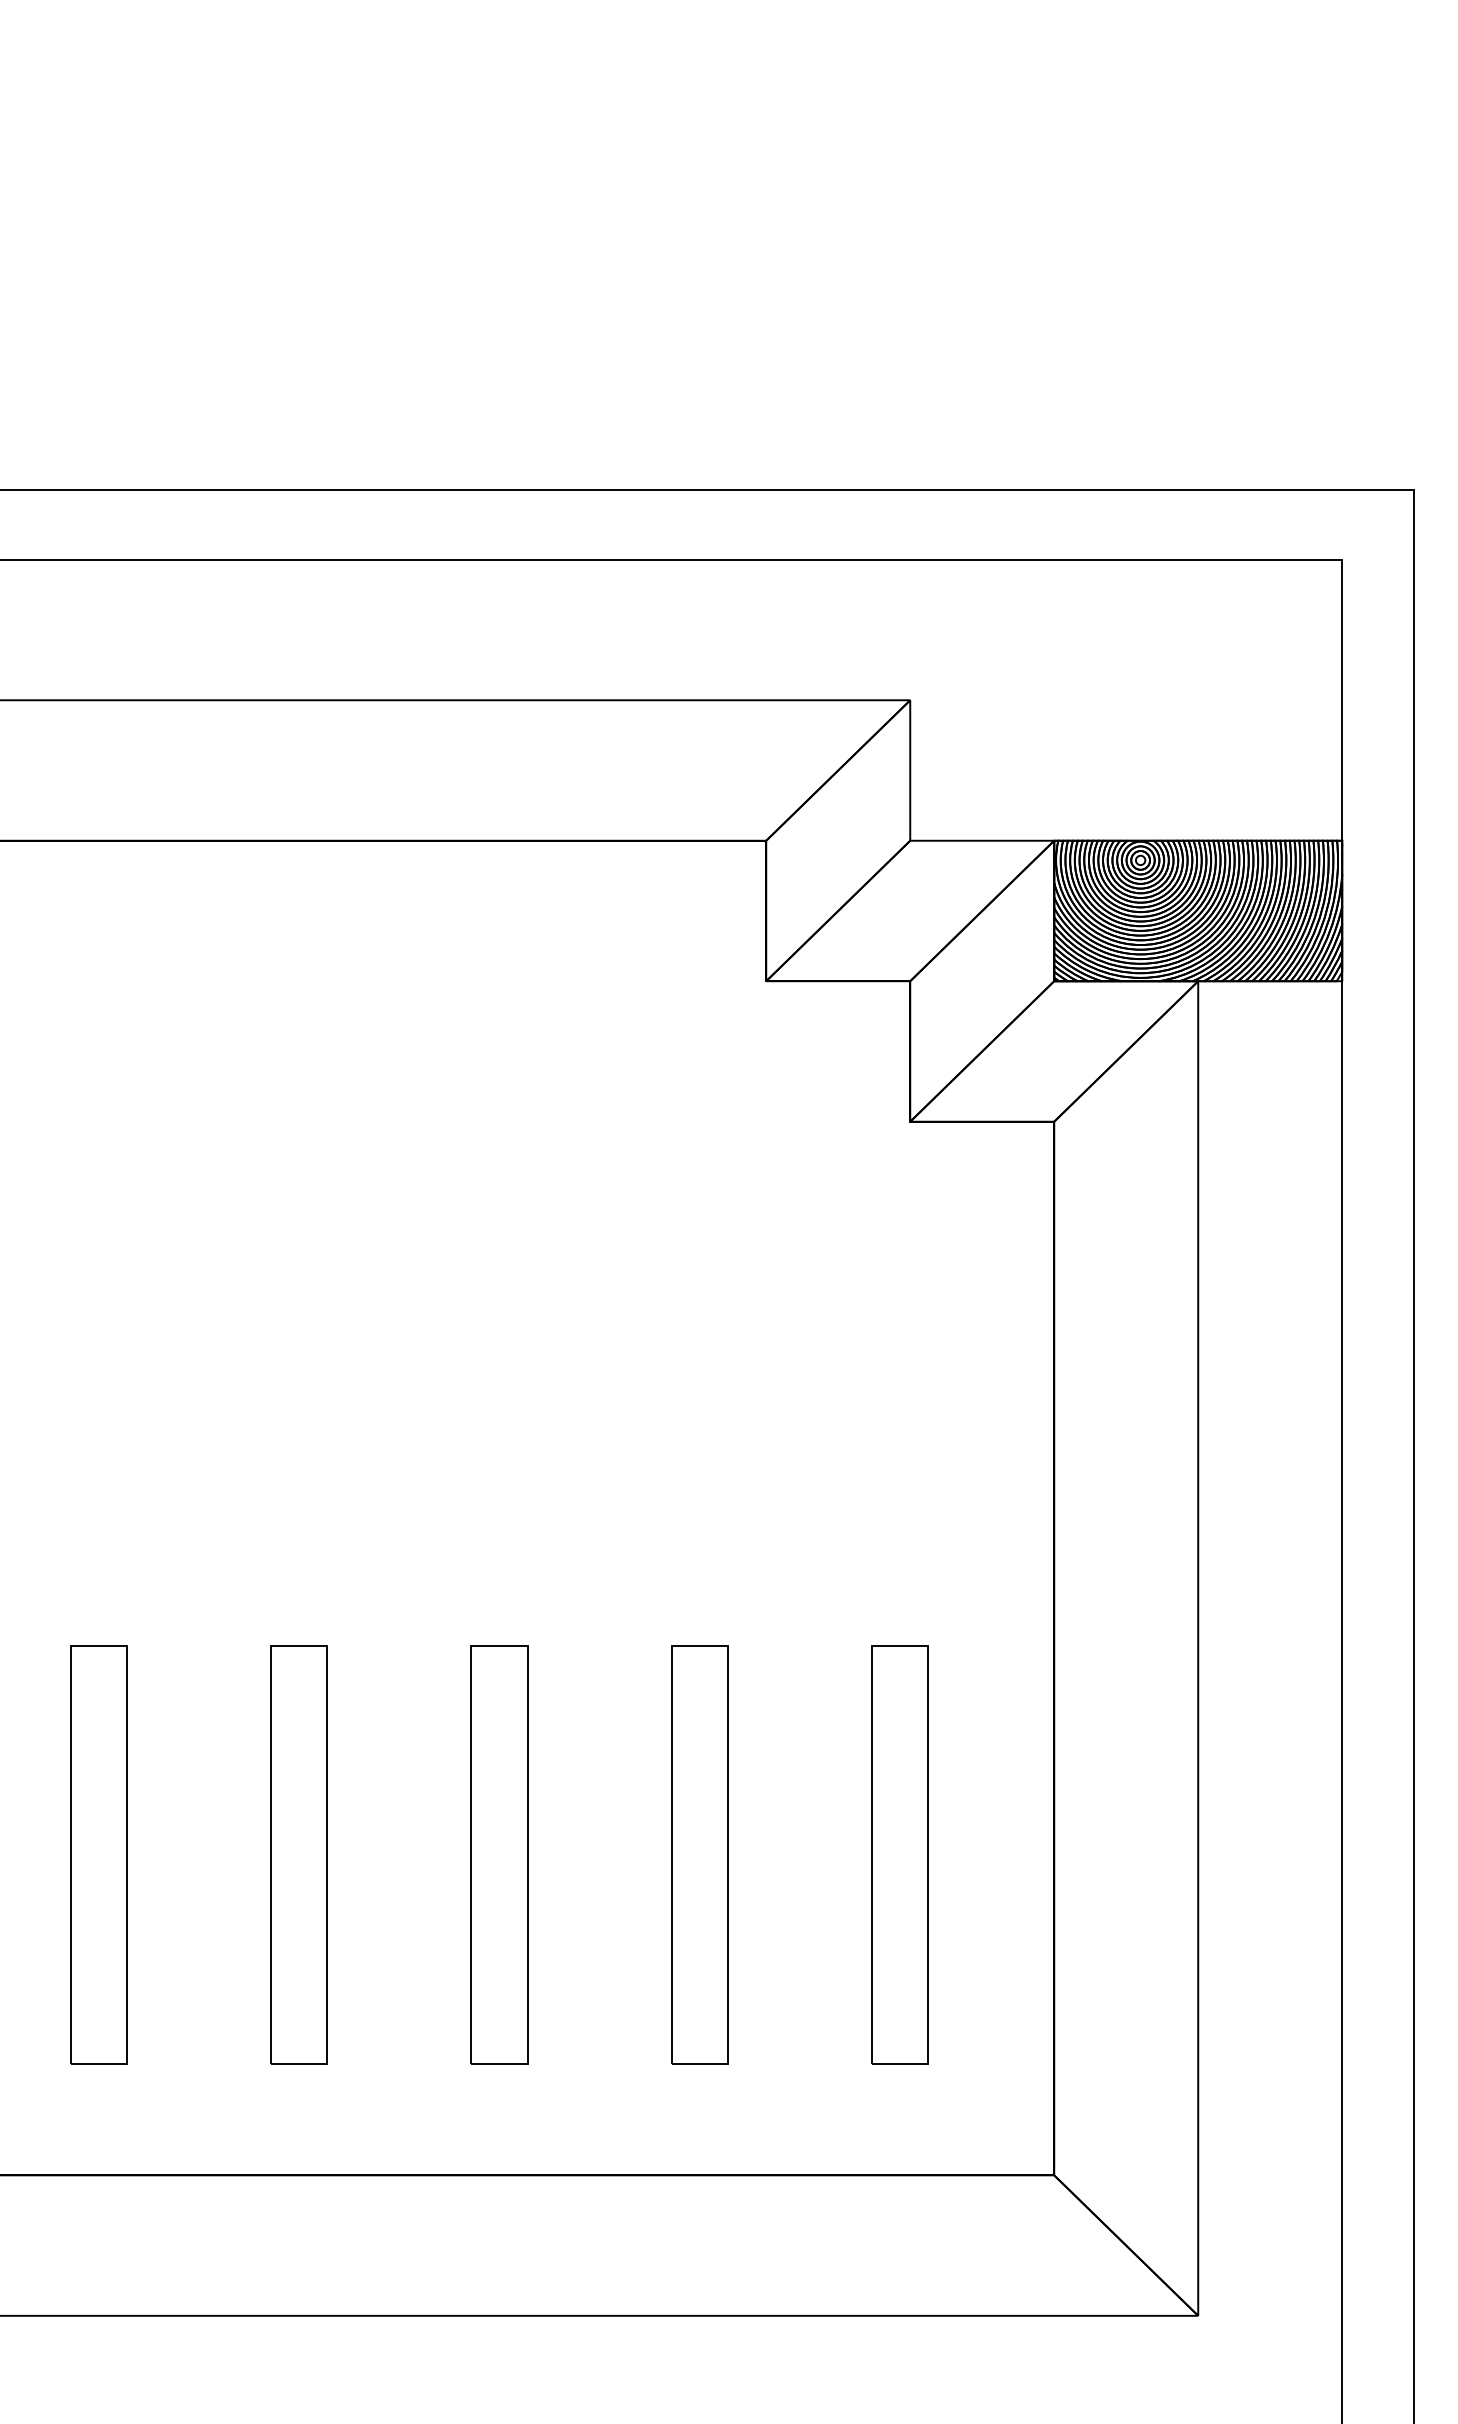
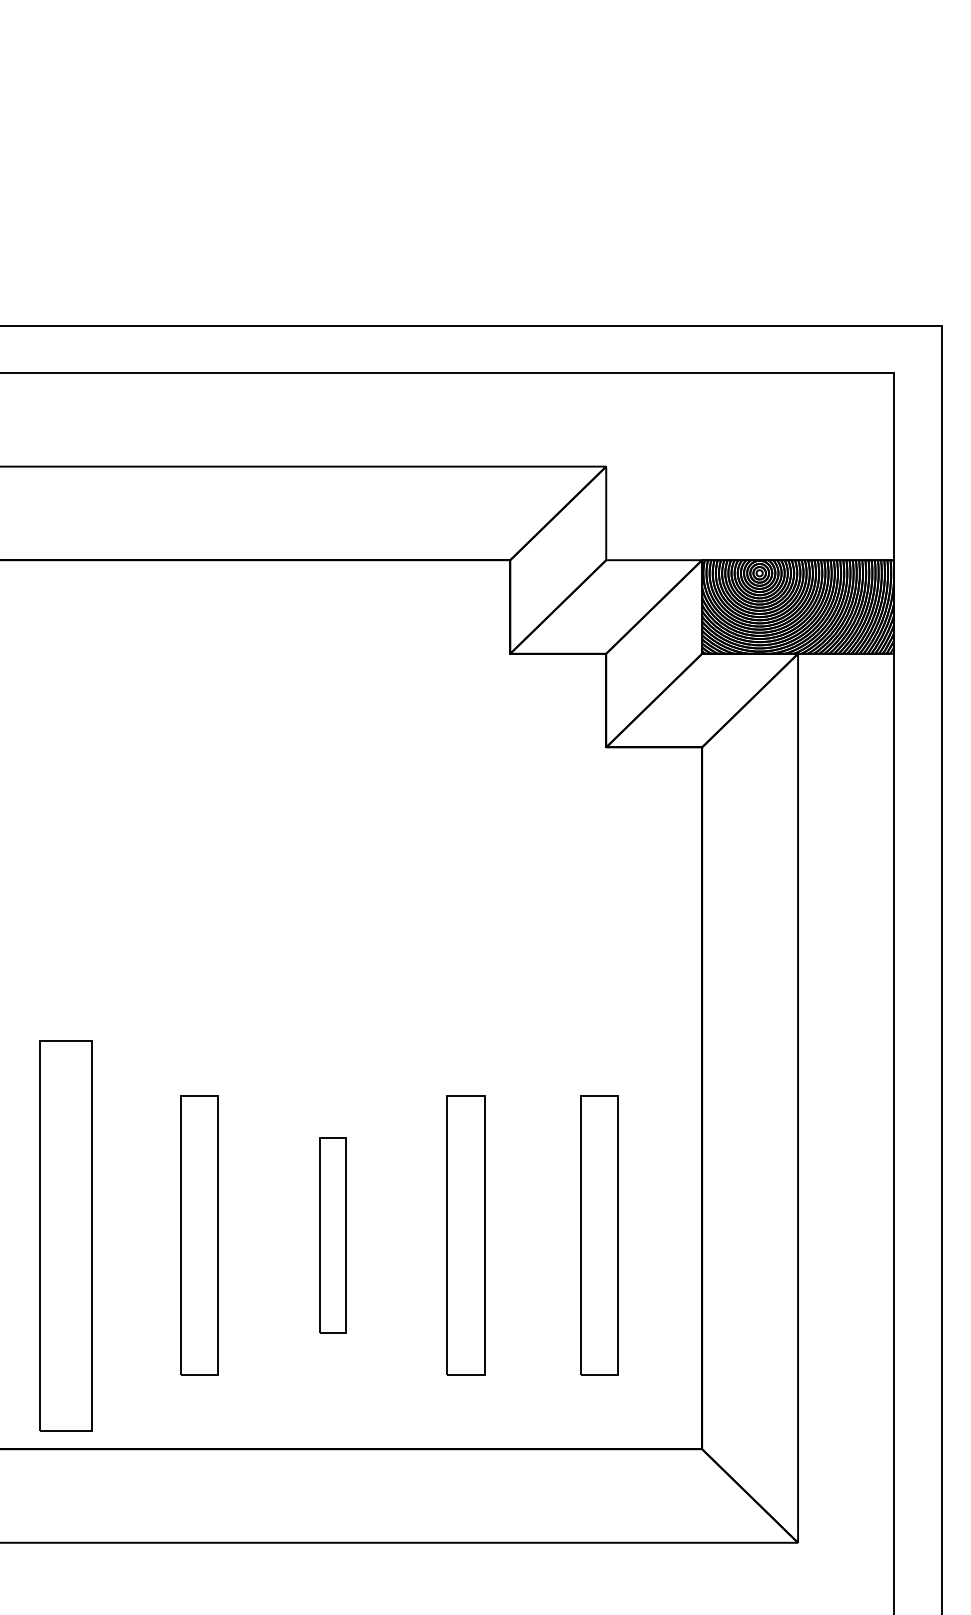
part: (98, 1854) -> (65, 1235), size x1.4
part: (499, 1854) -> (332, 1235), size x0.7

